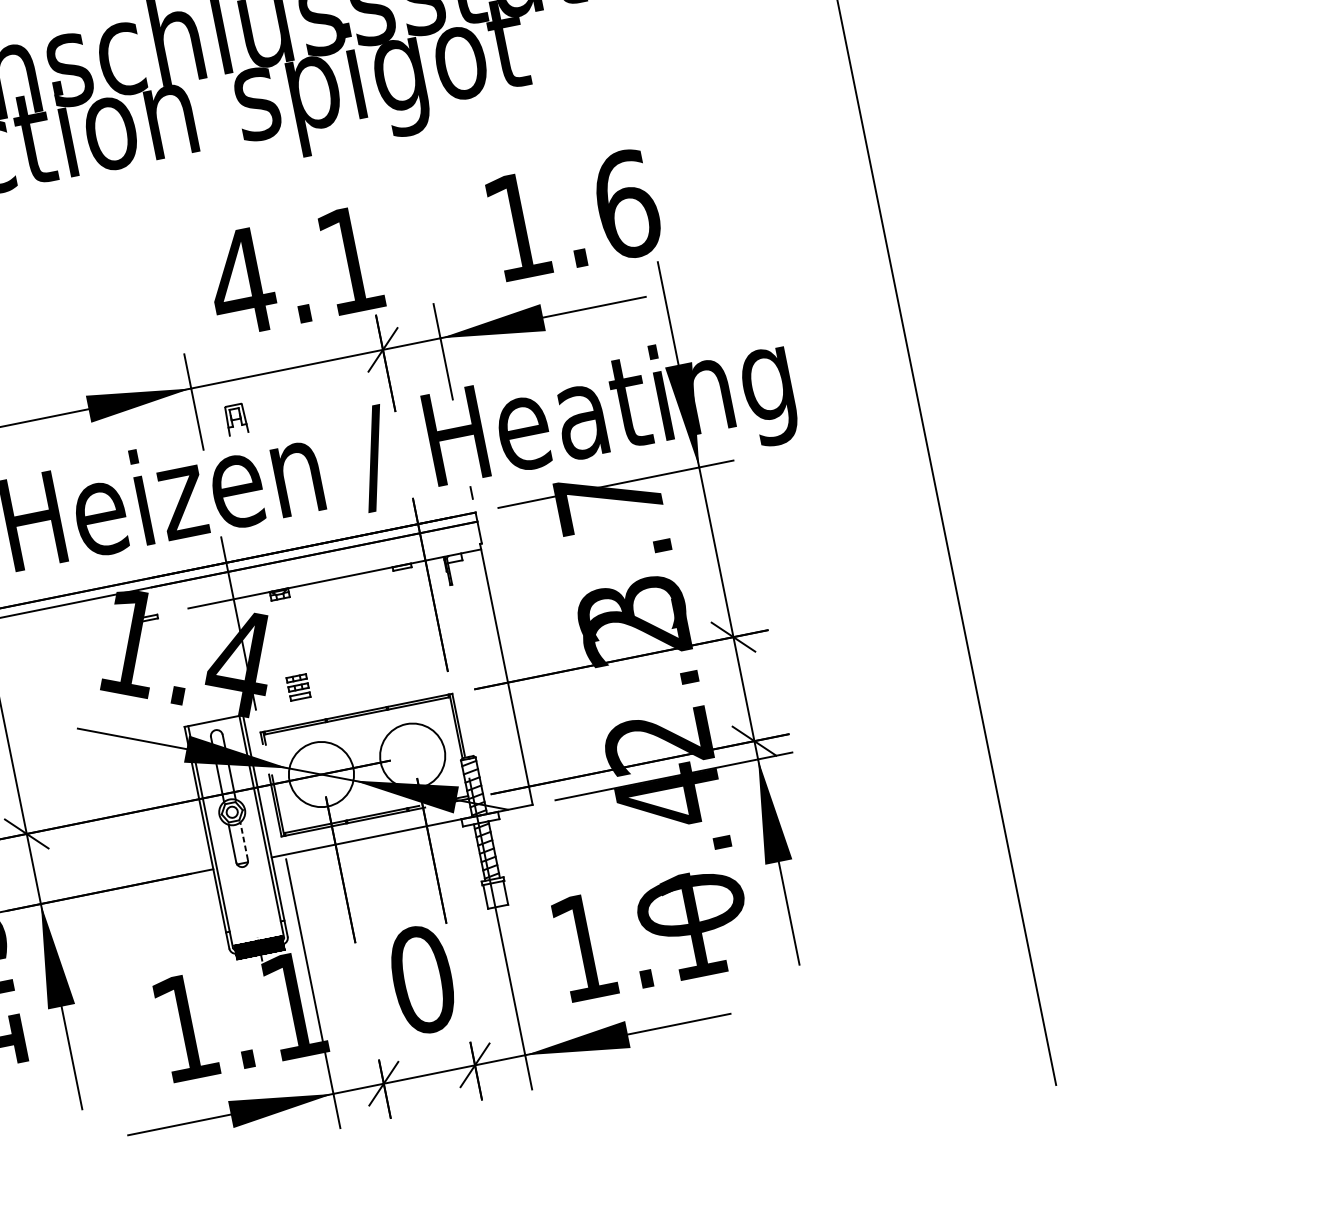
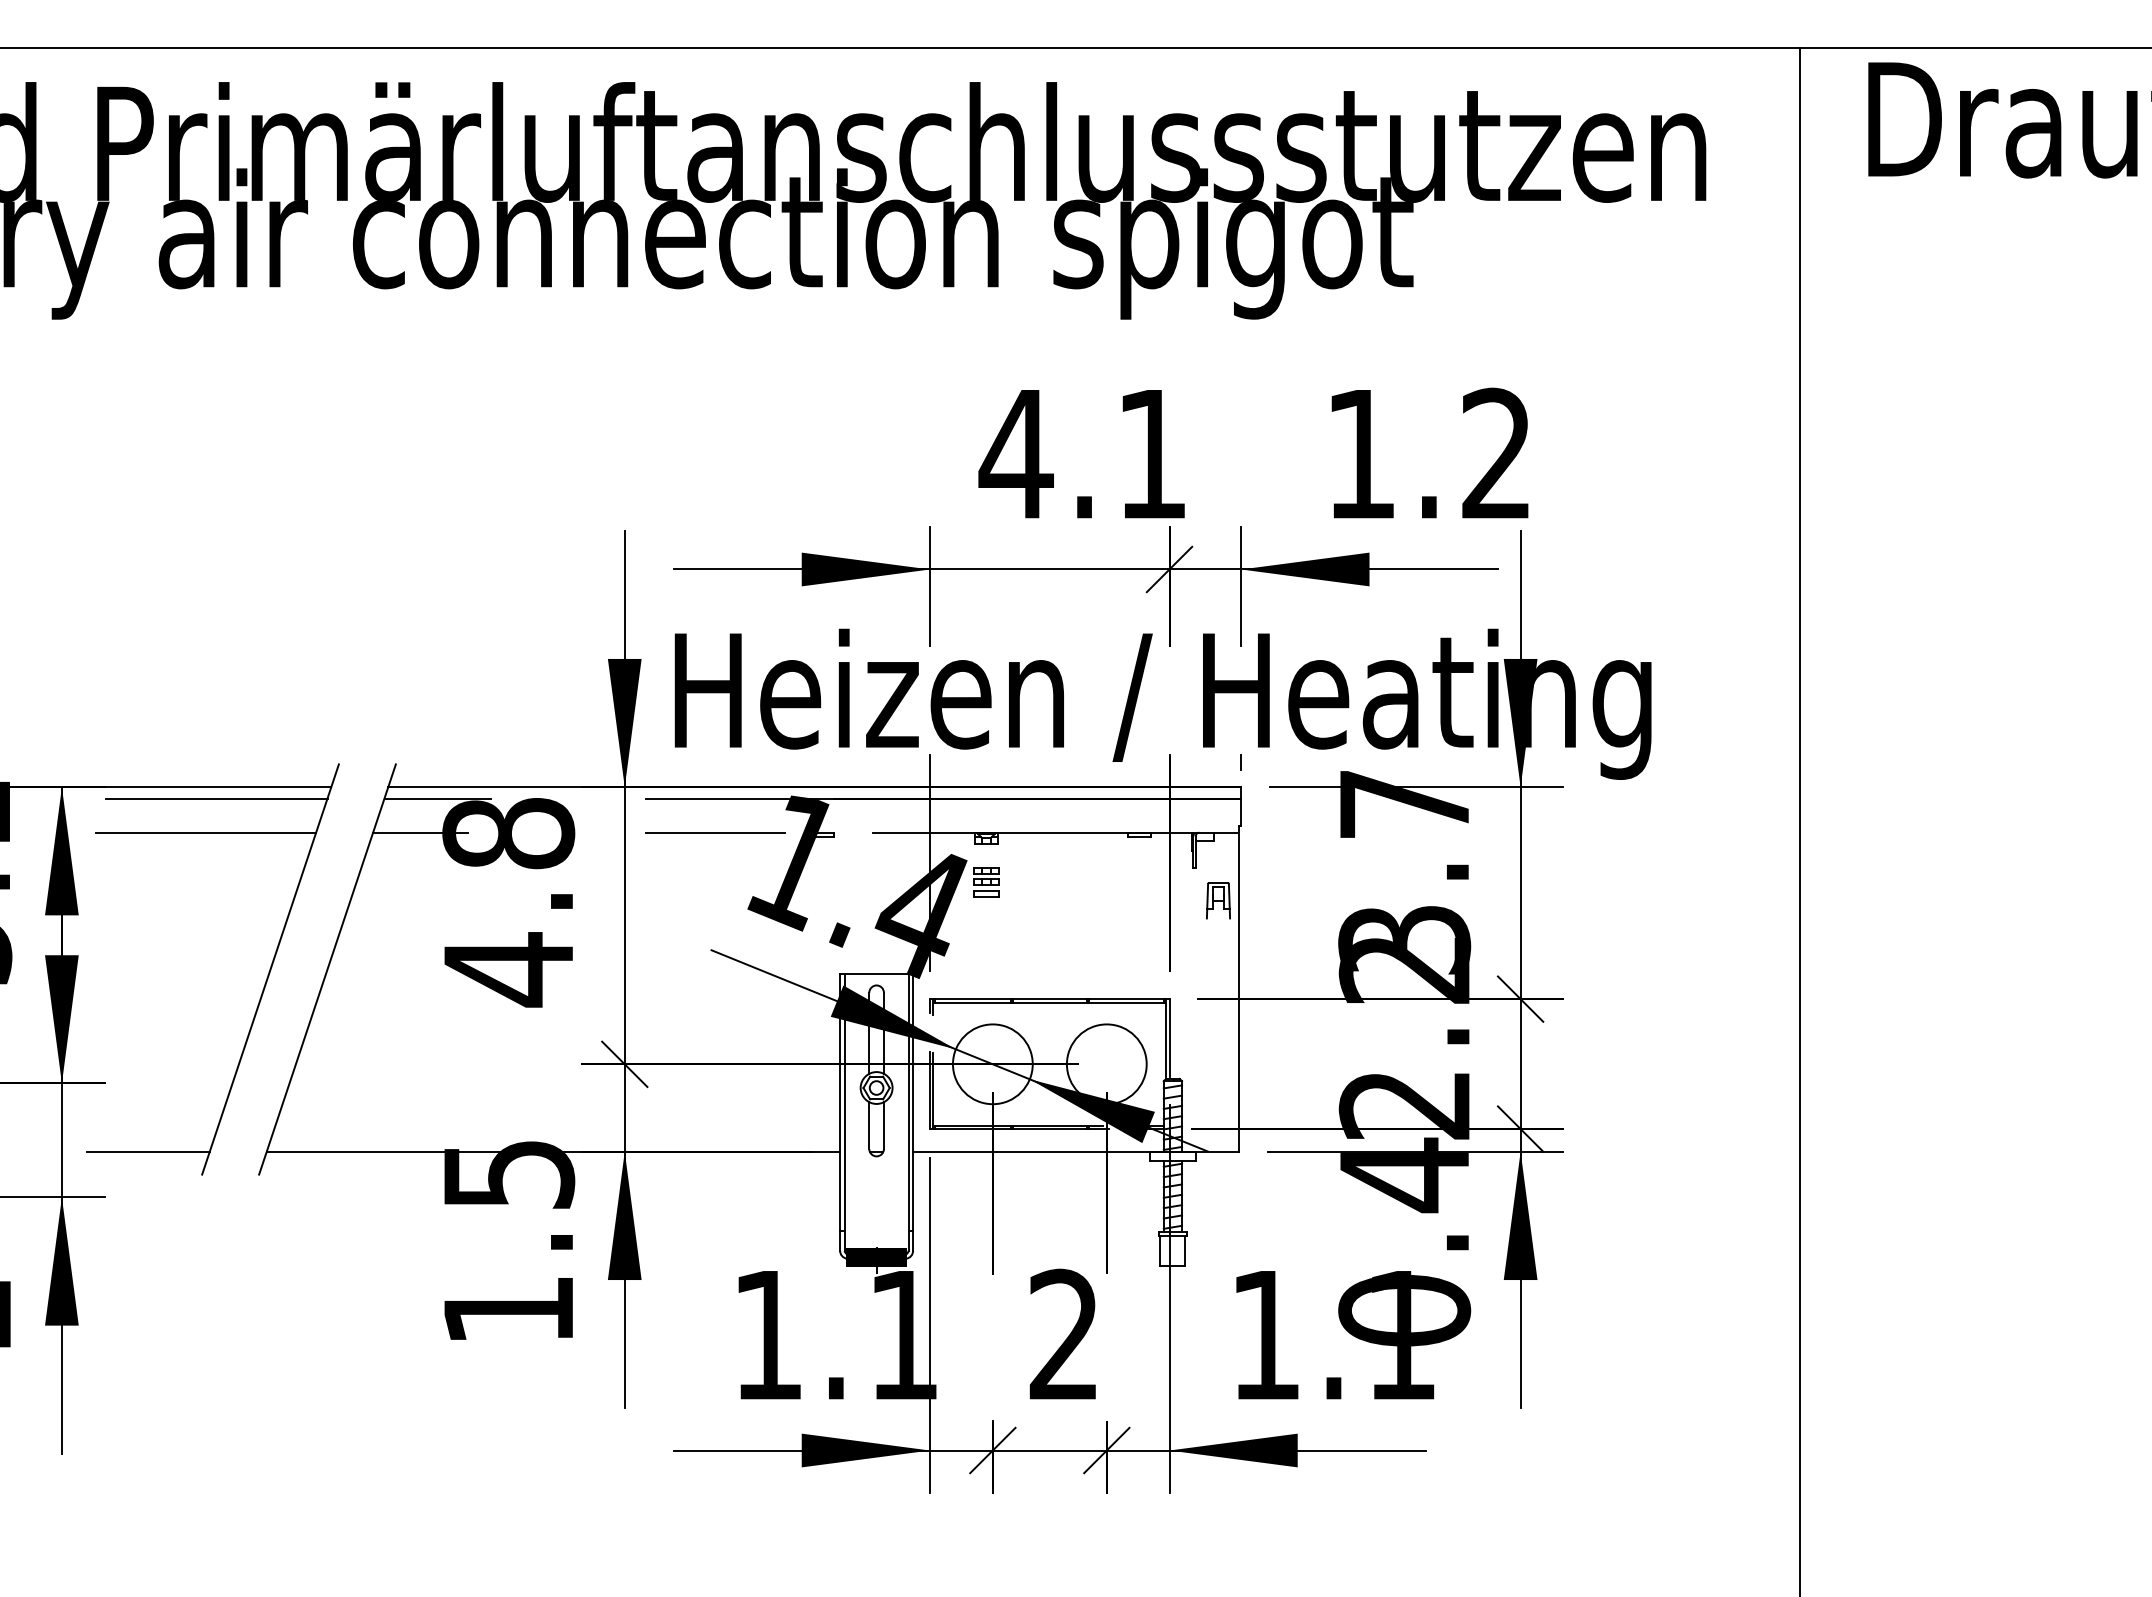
text: (626, 204) -> (1497, 453), 1.6 -> 1.2
part: (236, 419) -> (1218, 900), moved
line: (62, 633) -> (715, 832), added
part: (298, 687) -> (986, 882), moved
line: (243, 841) -> (883, 1125), dashed -> solid
text: (422, 979) -> (1064, 1334), 0 -> 2

